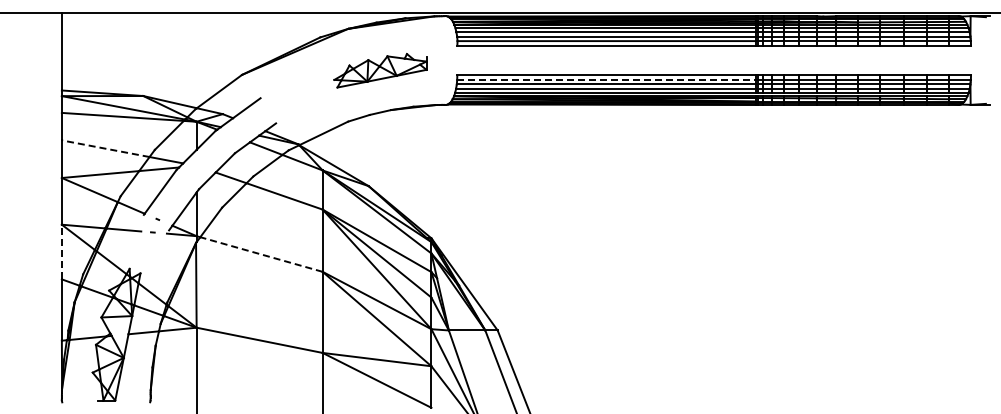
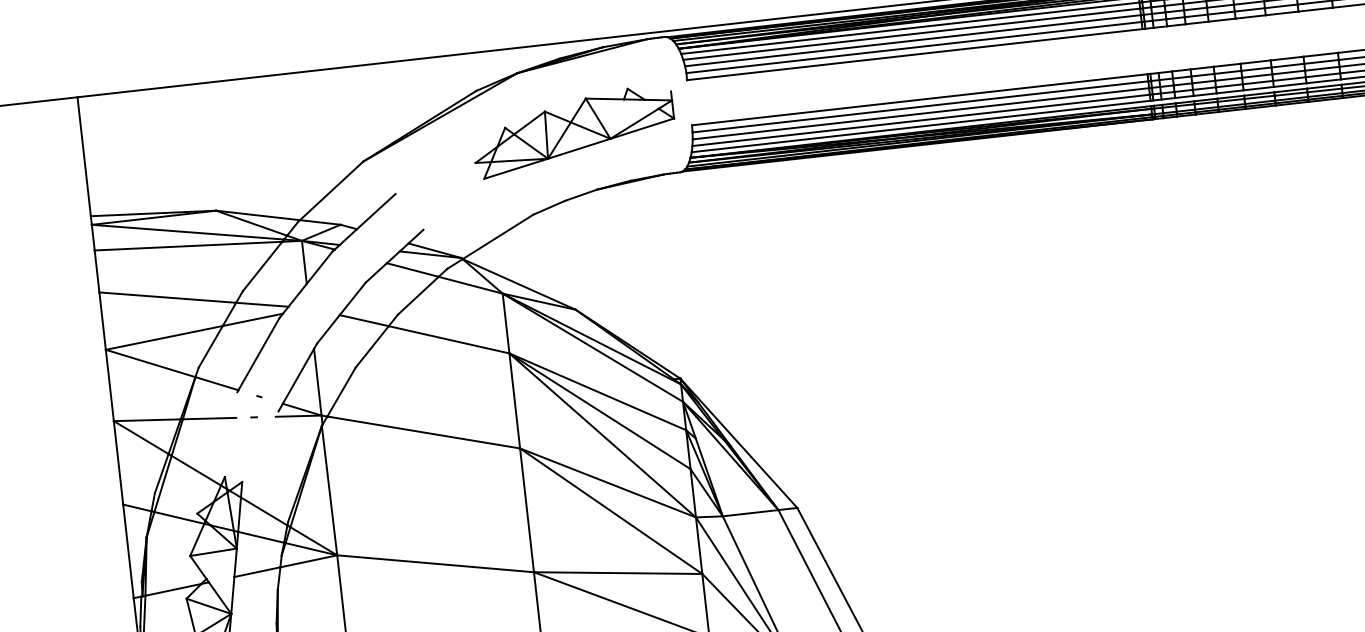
part: (380, 70) -> (573, 131), size x1.43
line: (606, 79) -> (920, 106), dashed -> solid
line: (105, 148) -> (167, 297), dashed -> solid
line: (61, 251) -> (117, 462), dashed -> solid
line: (261, 254) -> (423, 432), dashed -> solid

